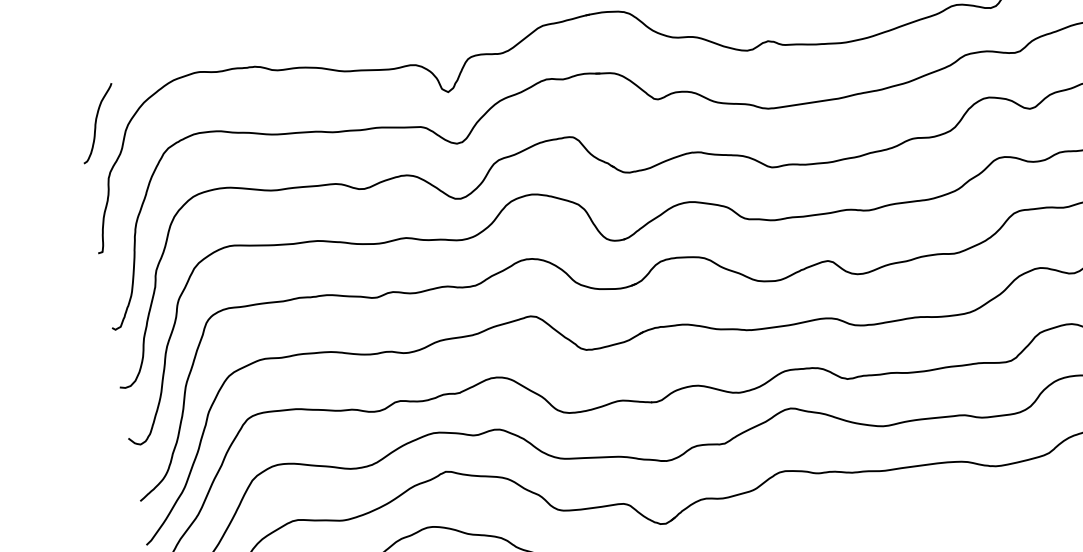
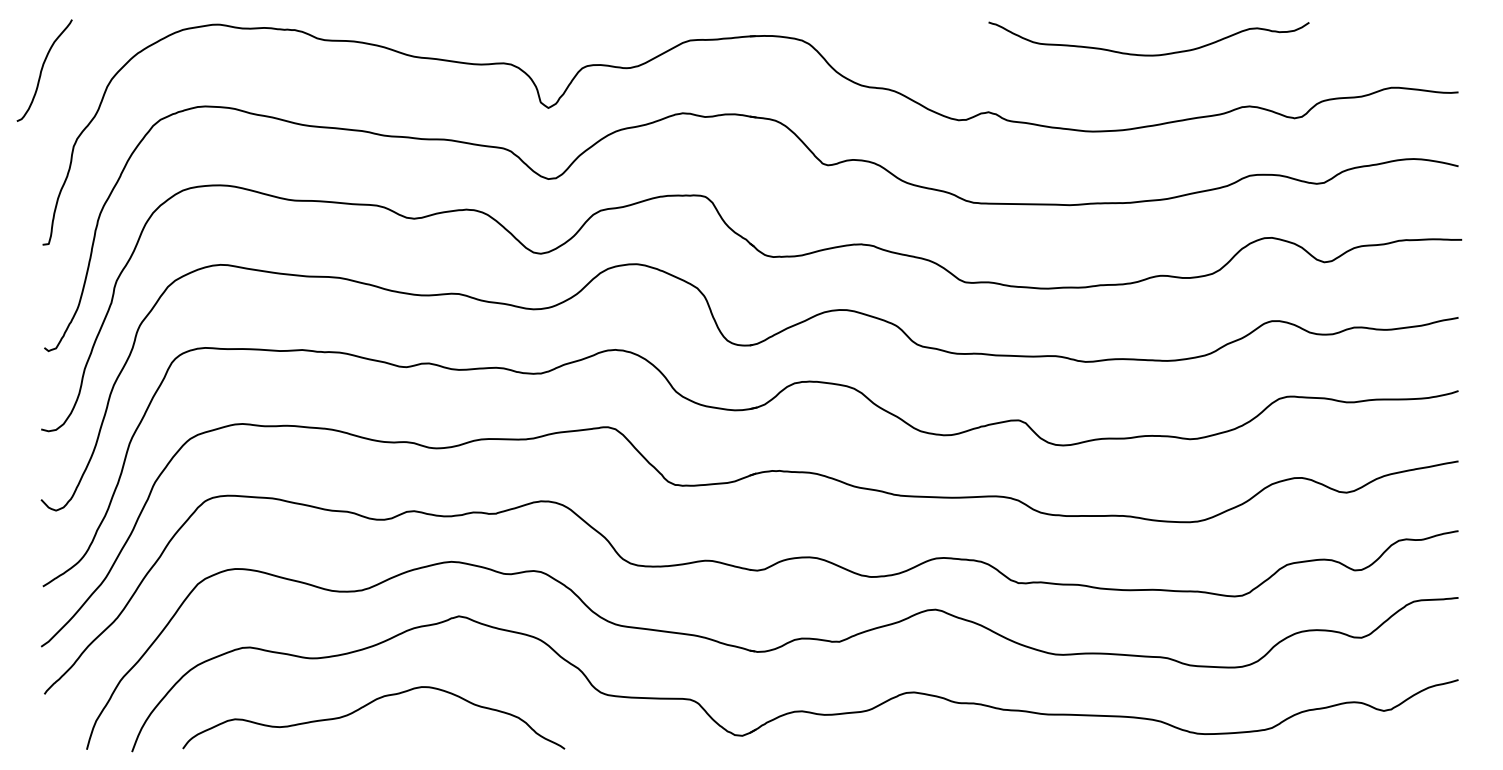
curve: (96, 123) -> (42, 70), moved

